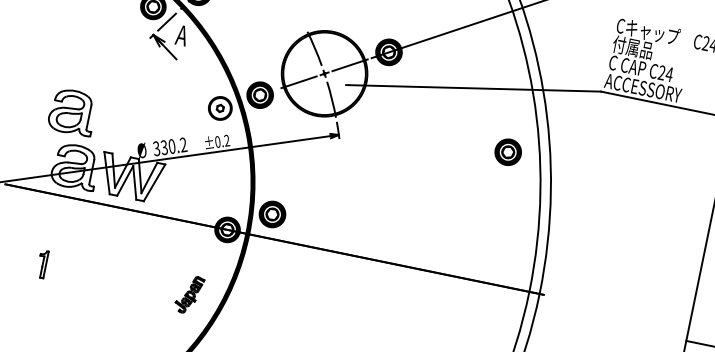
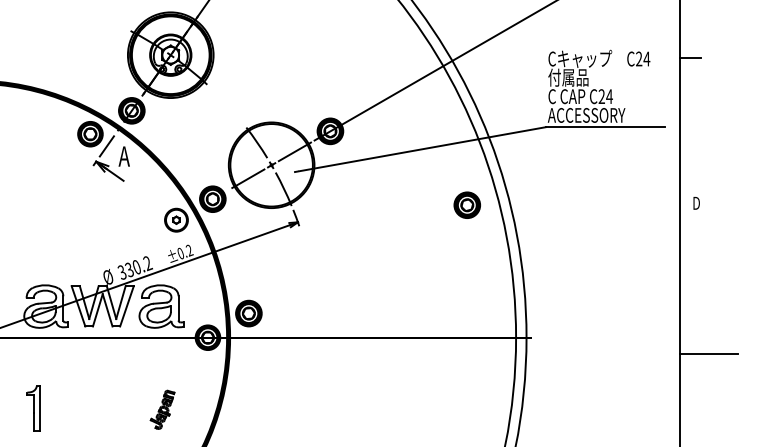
part: (72, 112) -> (161, 306), moved
part: (42, 264) -> (33, 408), size x1.67
part: (189, 294) -> (162, 409), moved

